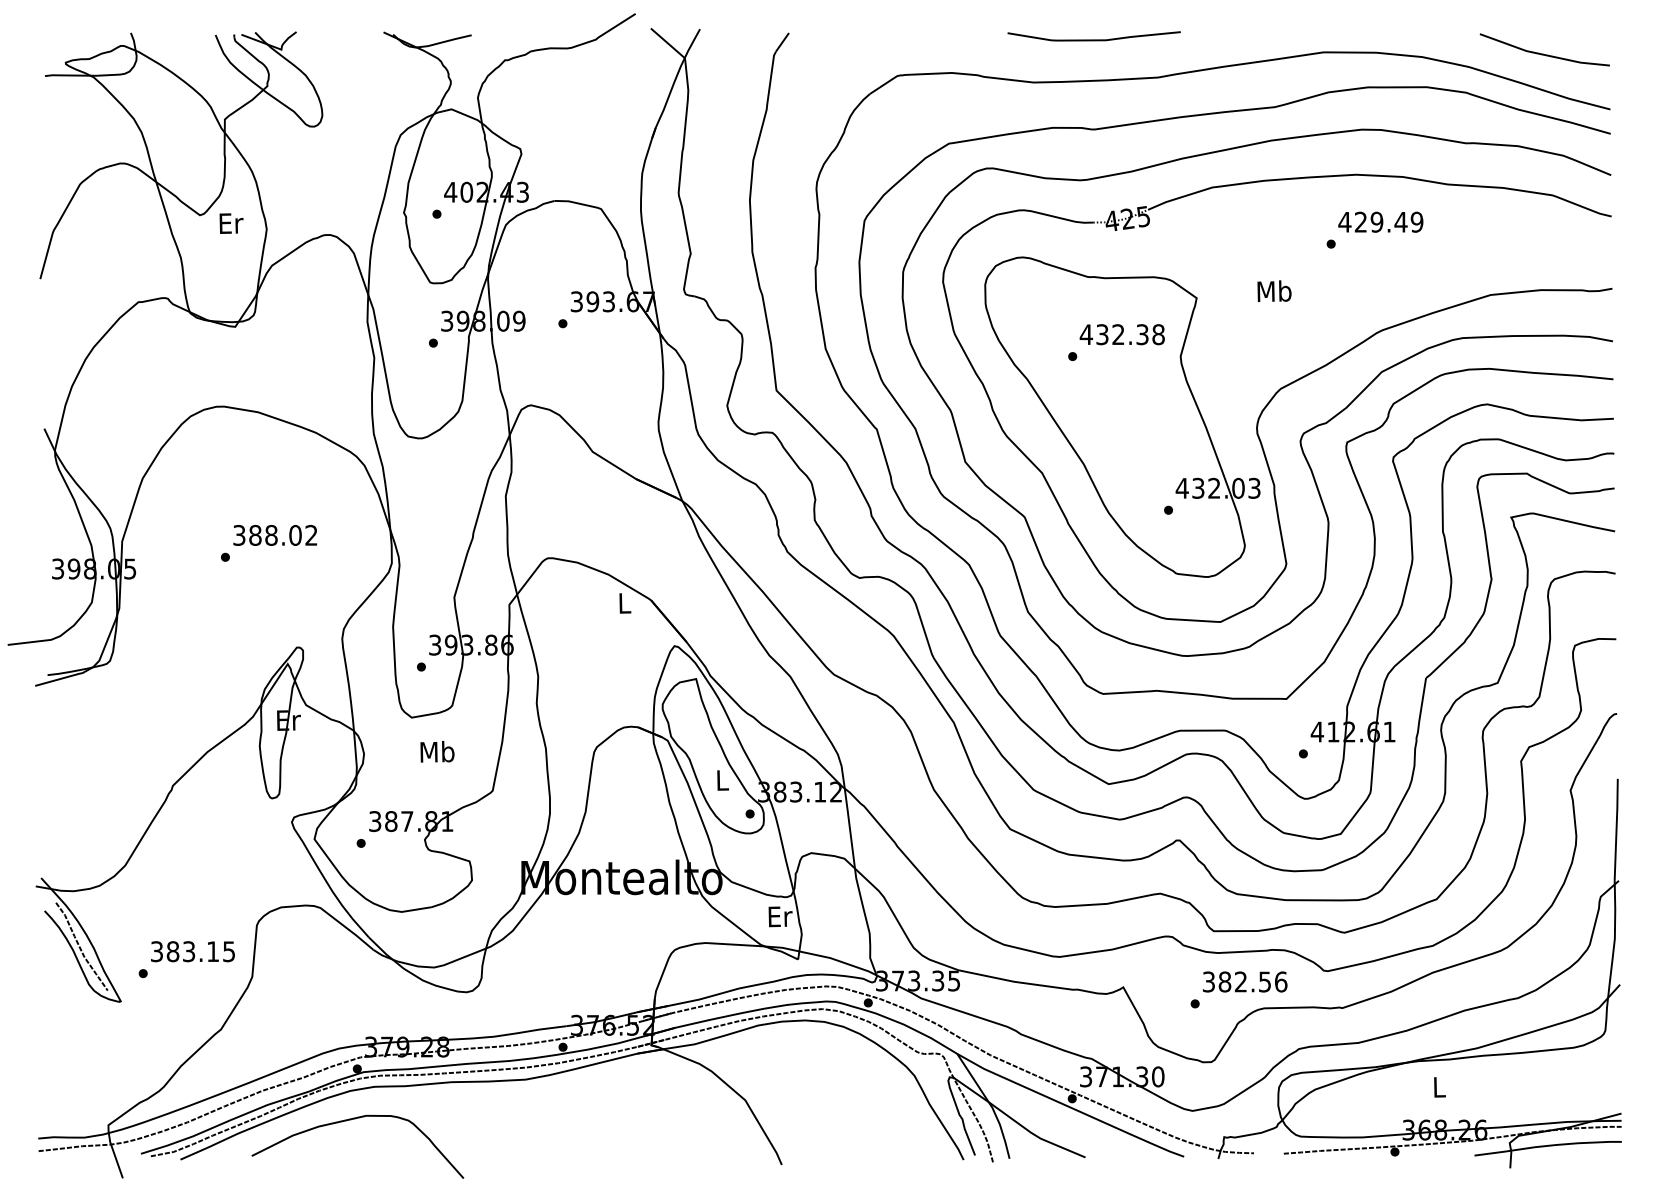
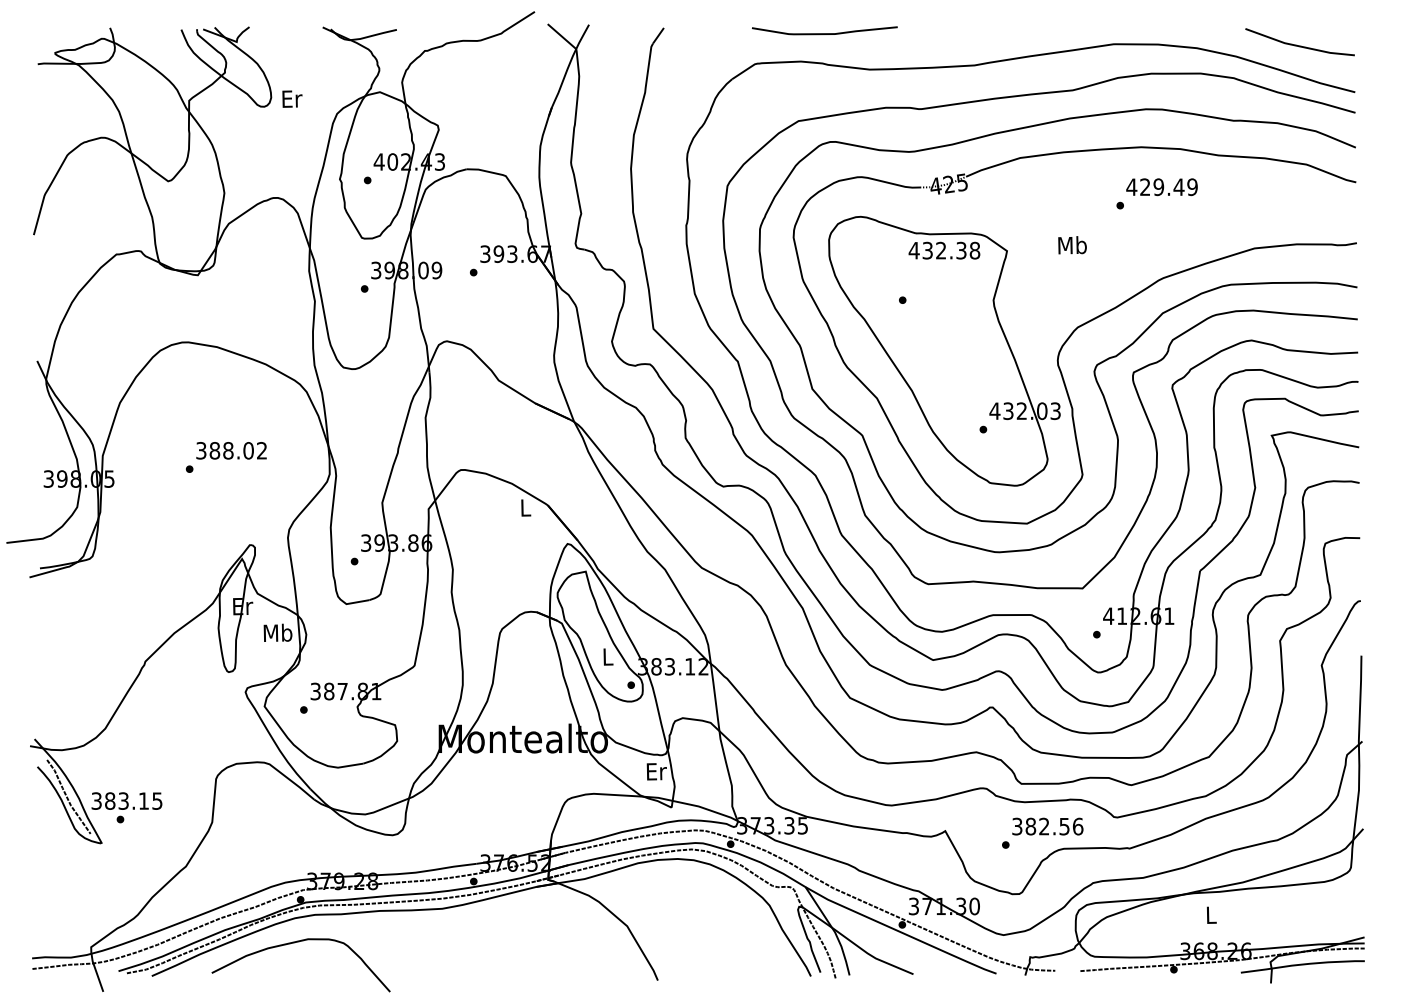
curve: (1093, 39) -> (824, 33), moved
text: (231, 223) -> (292, 99), moved
text: (1121, 334) -> (943, 250), moved
text: (437, 751) -> (278, 632), moved
text: (192, 951) -> (126, 800), moved

